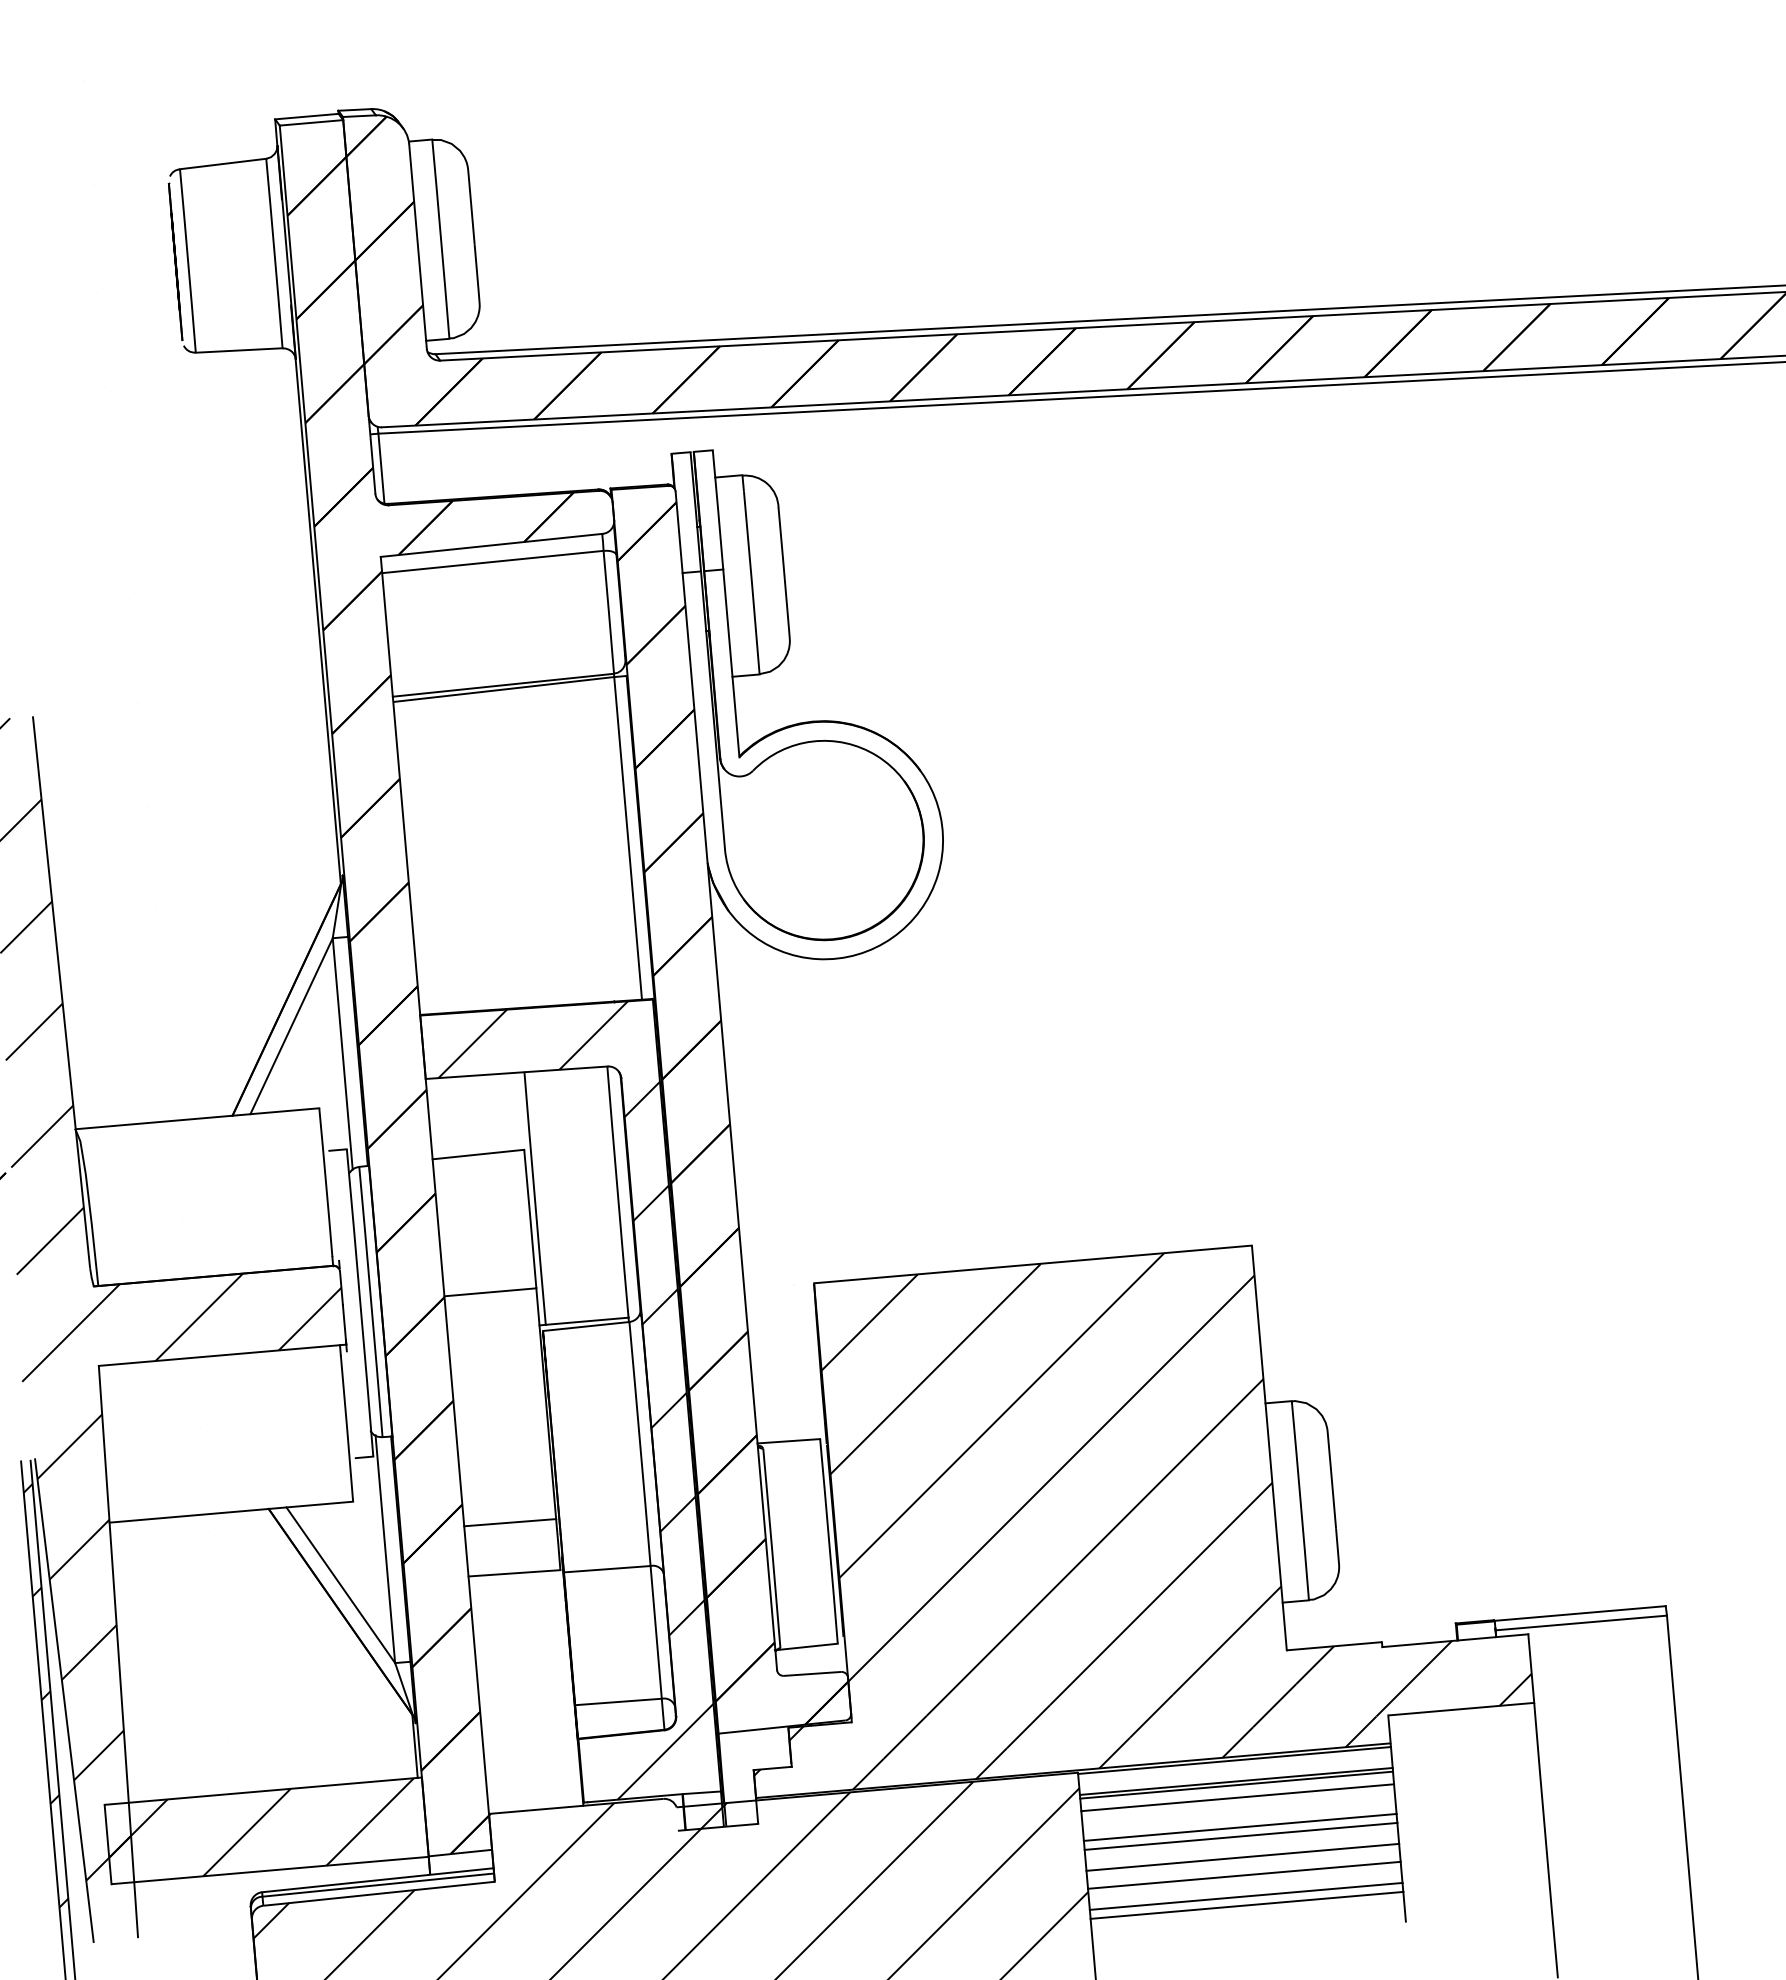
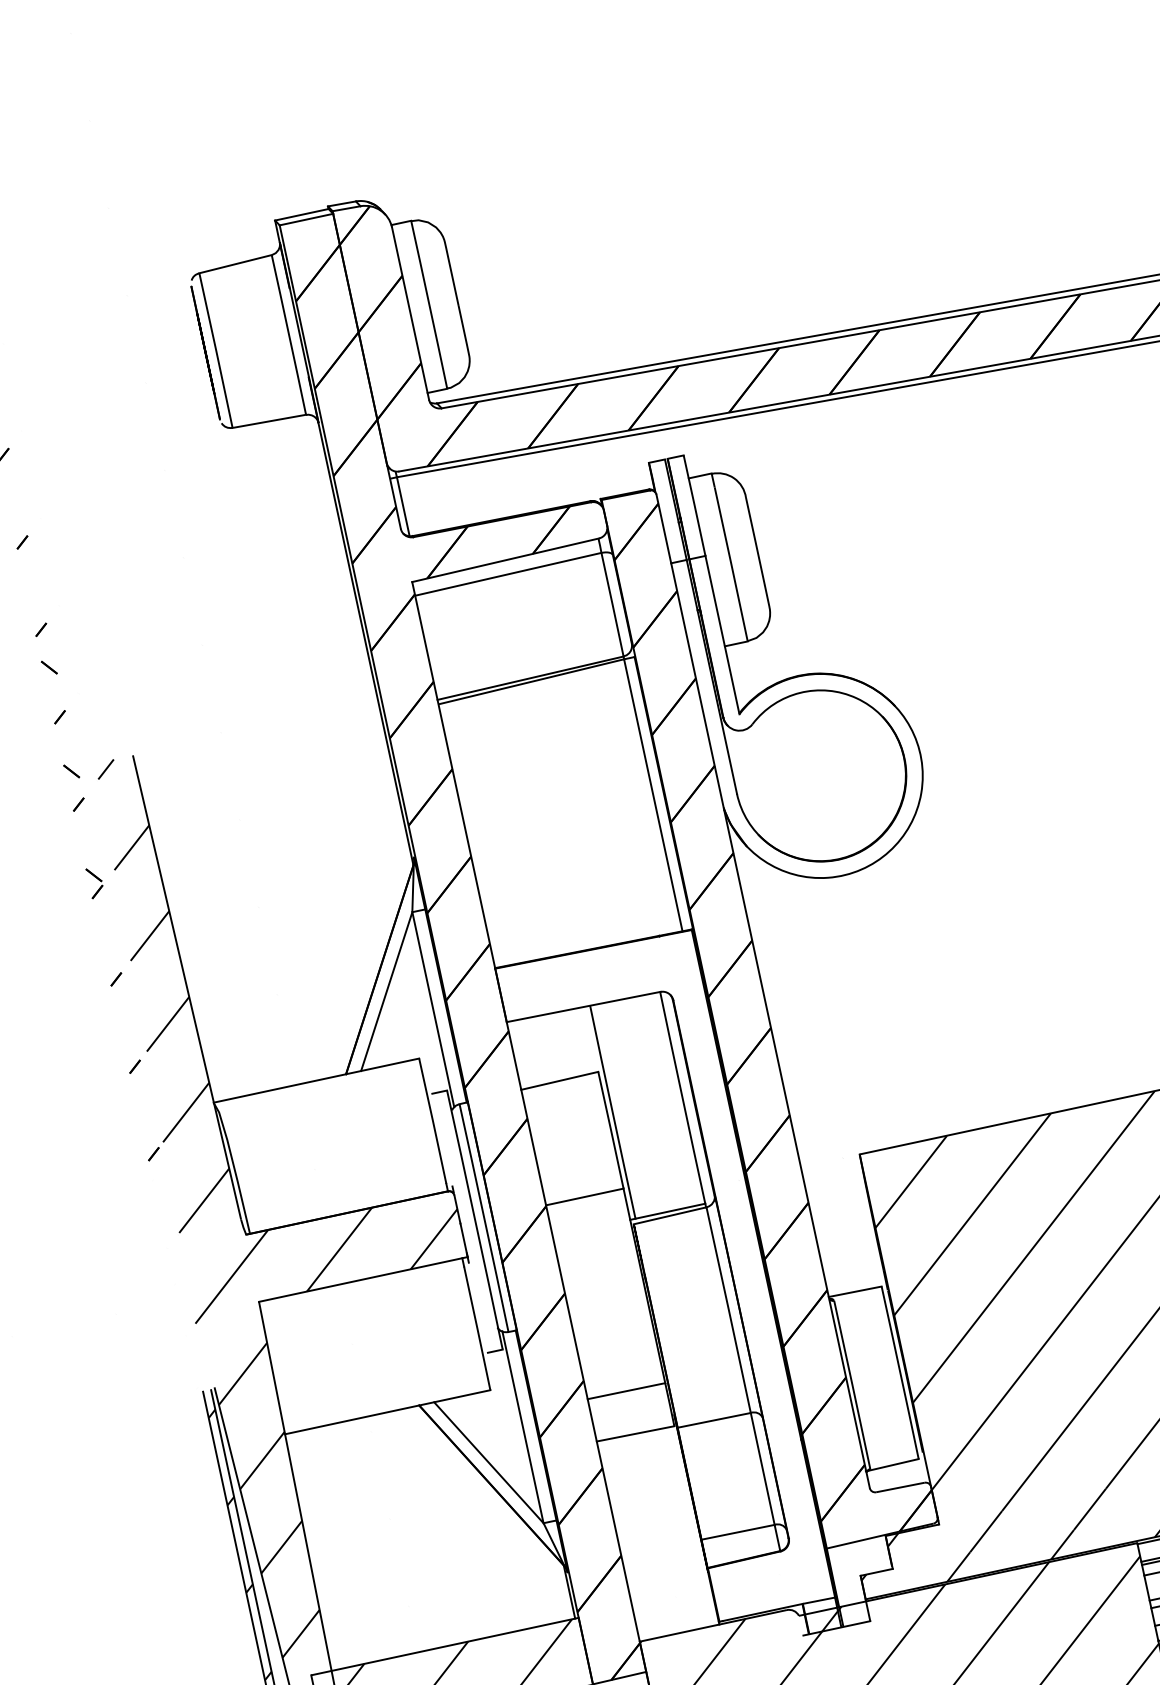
hatch: (575, 1400) -> (668, 1280), removed

